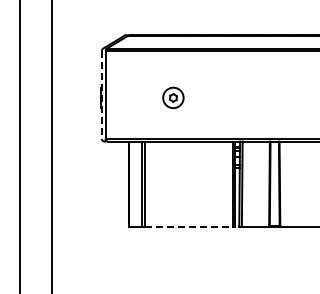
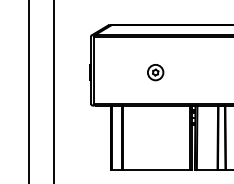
line: (101, 95) -> (90, 70), dashed -> solid
part: (173, 97) -> (155, 72), moved
line: (189, 226) -> (157, 169), dashed -> solid

